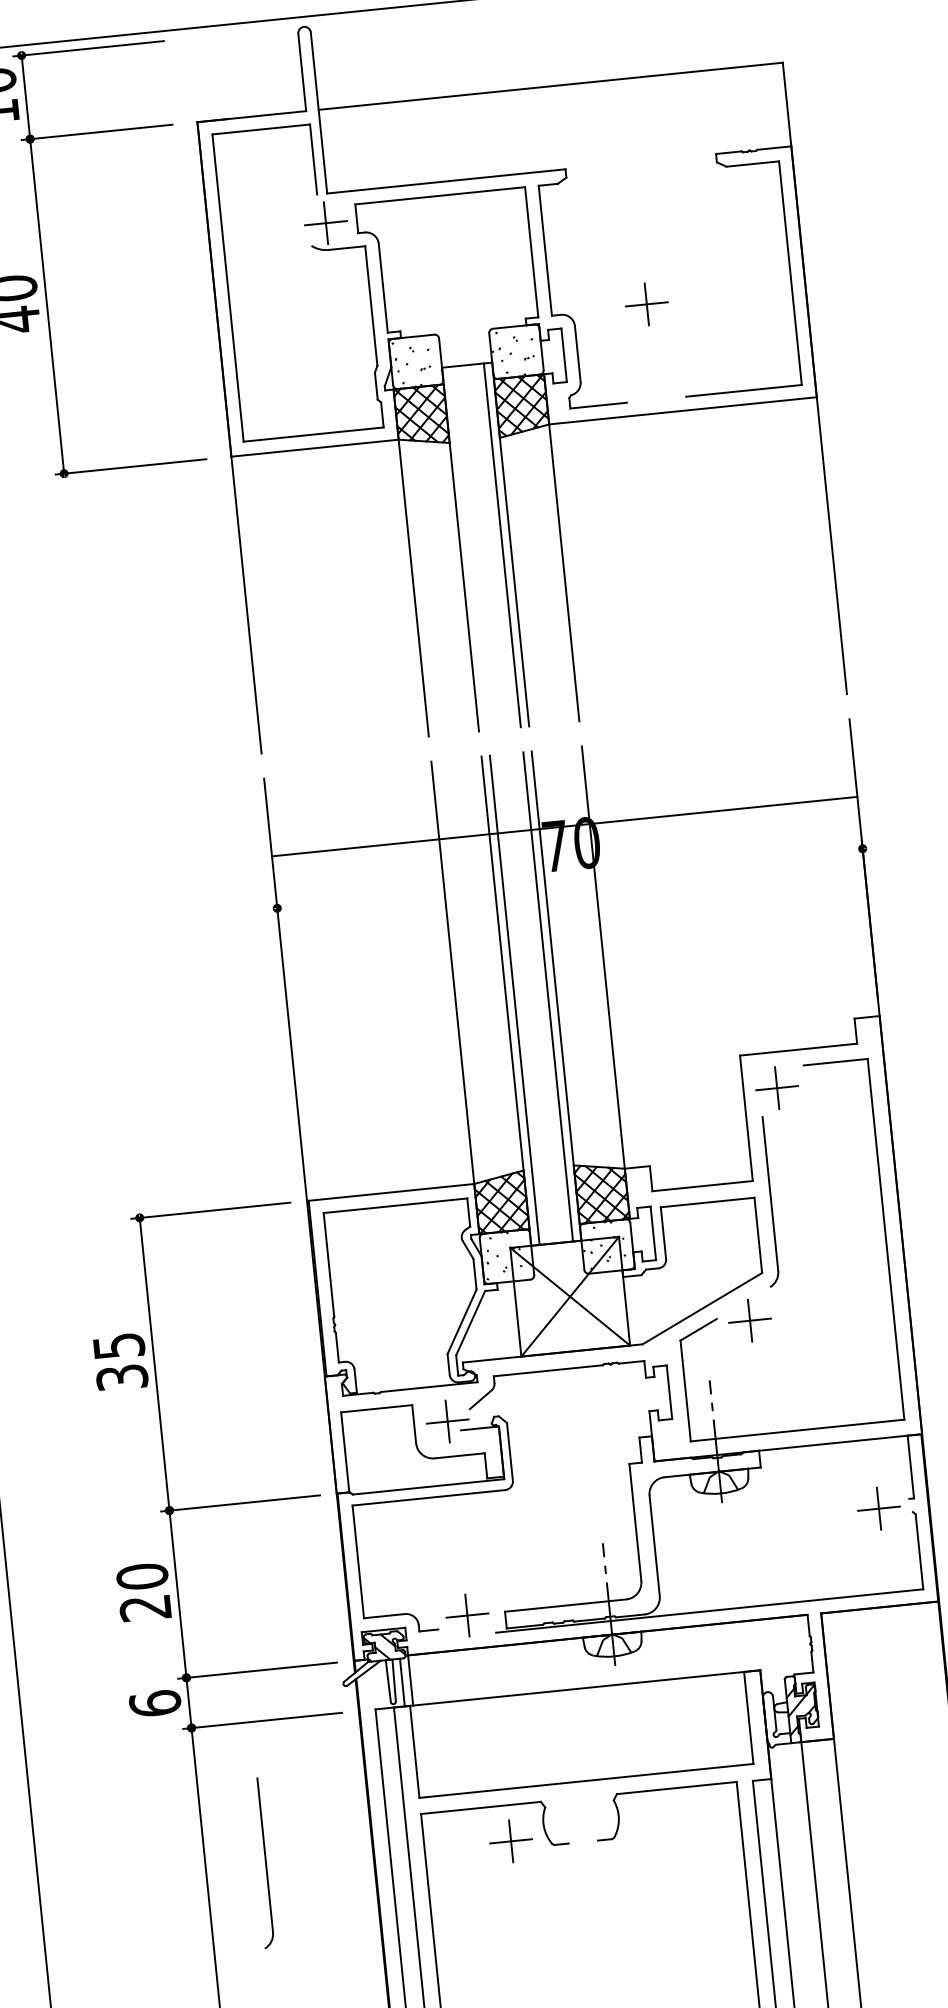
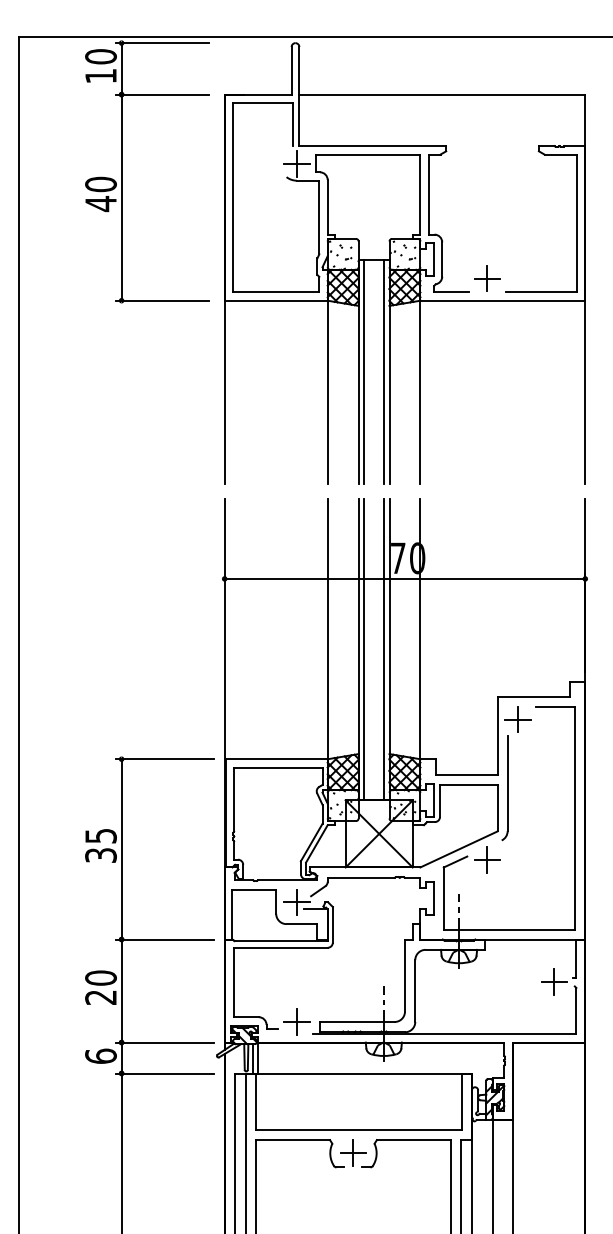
part: (646, 304) -> (487, 278), moved
line: (468, 548) -> (363, 371), added
line: (563, 825) -> (404, 578), moved
part: (511, 1839) -> (353, 1152), moved
part: (260, 1863) -> (155, 1160), removed

